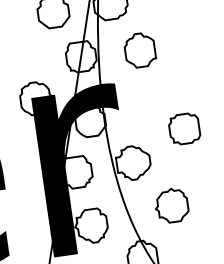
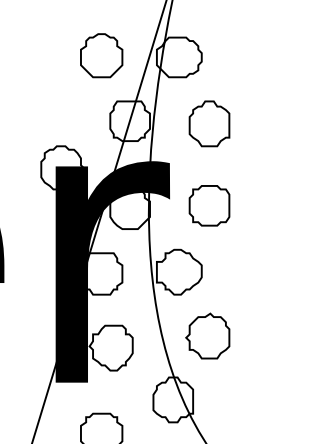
part: (184, 128) -> (209, 205), moved
part: (171, 205) -> (207, 335), moved

